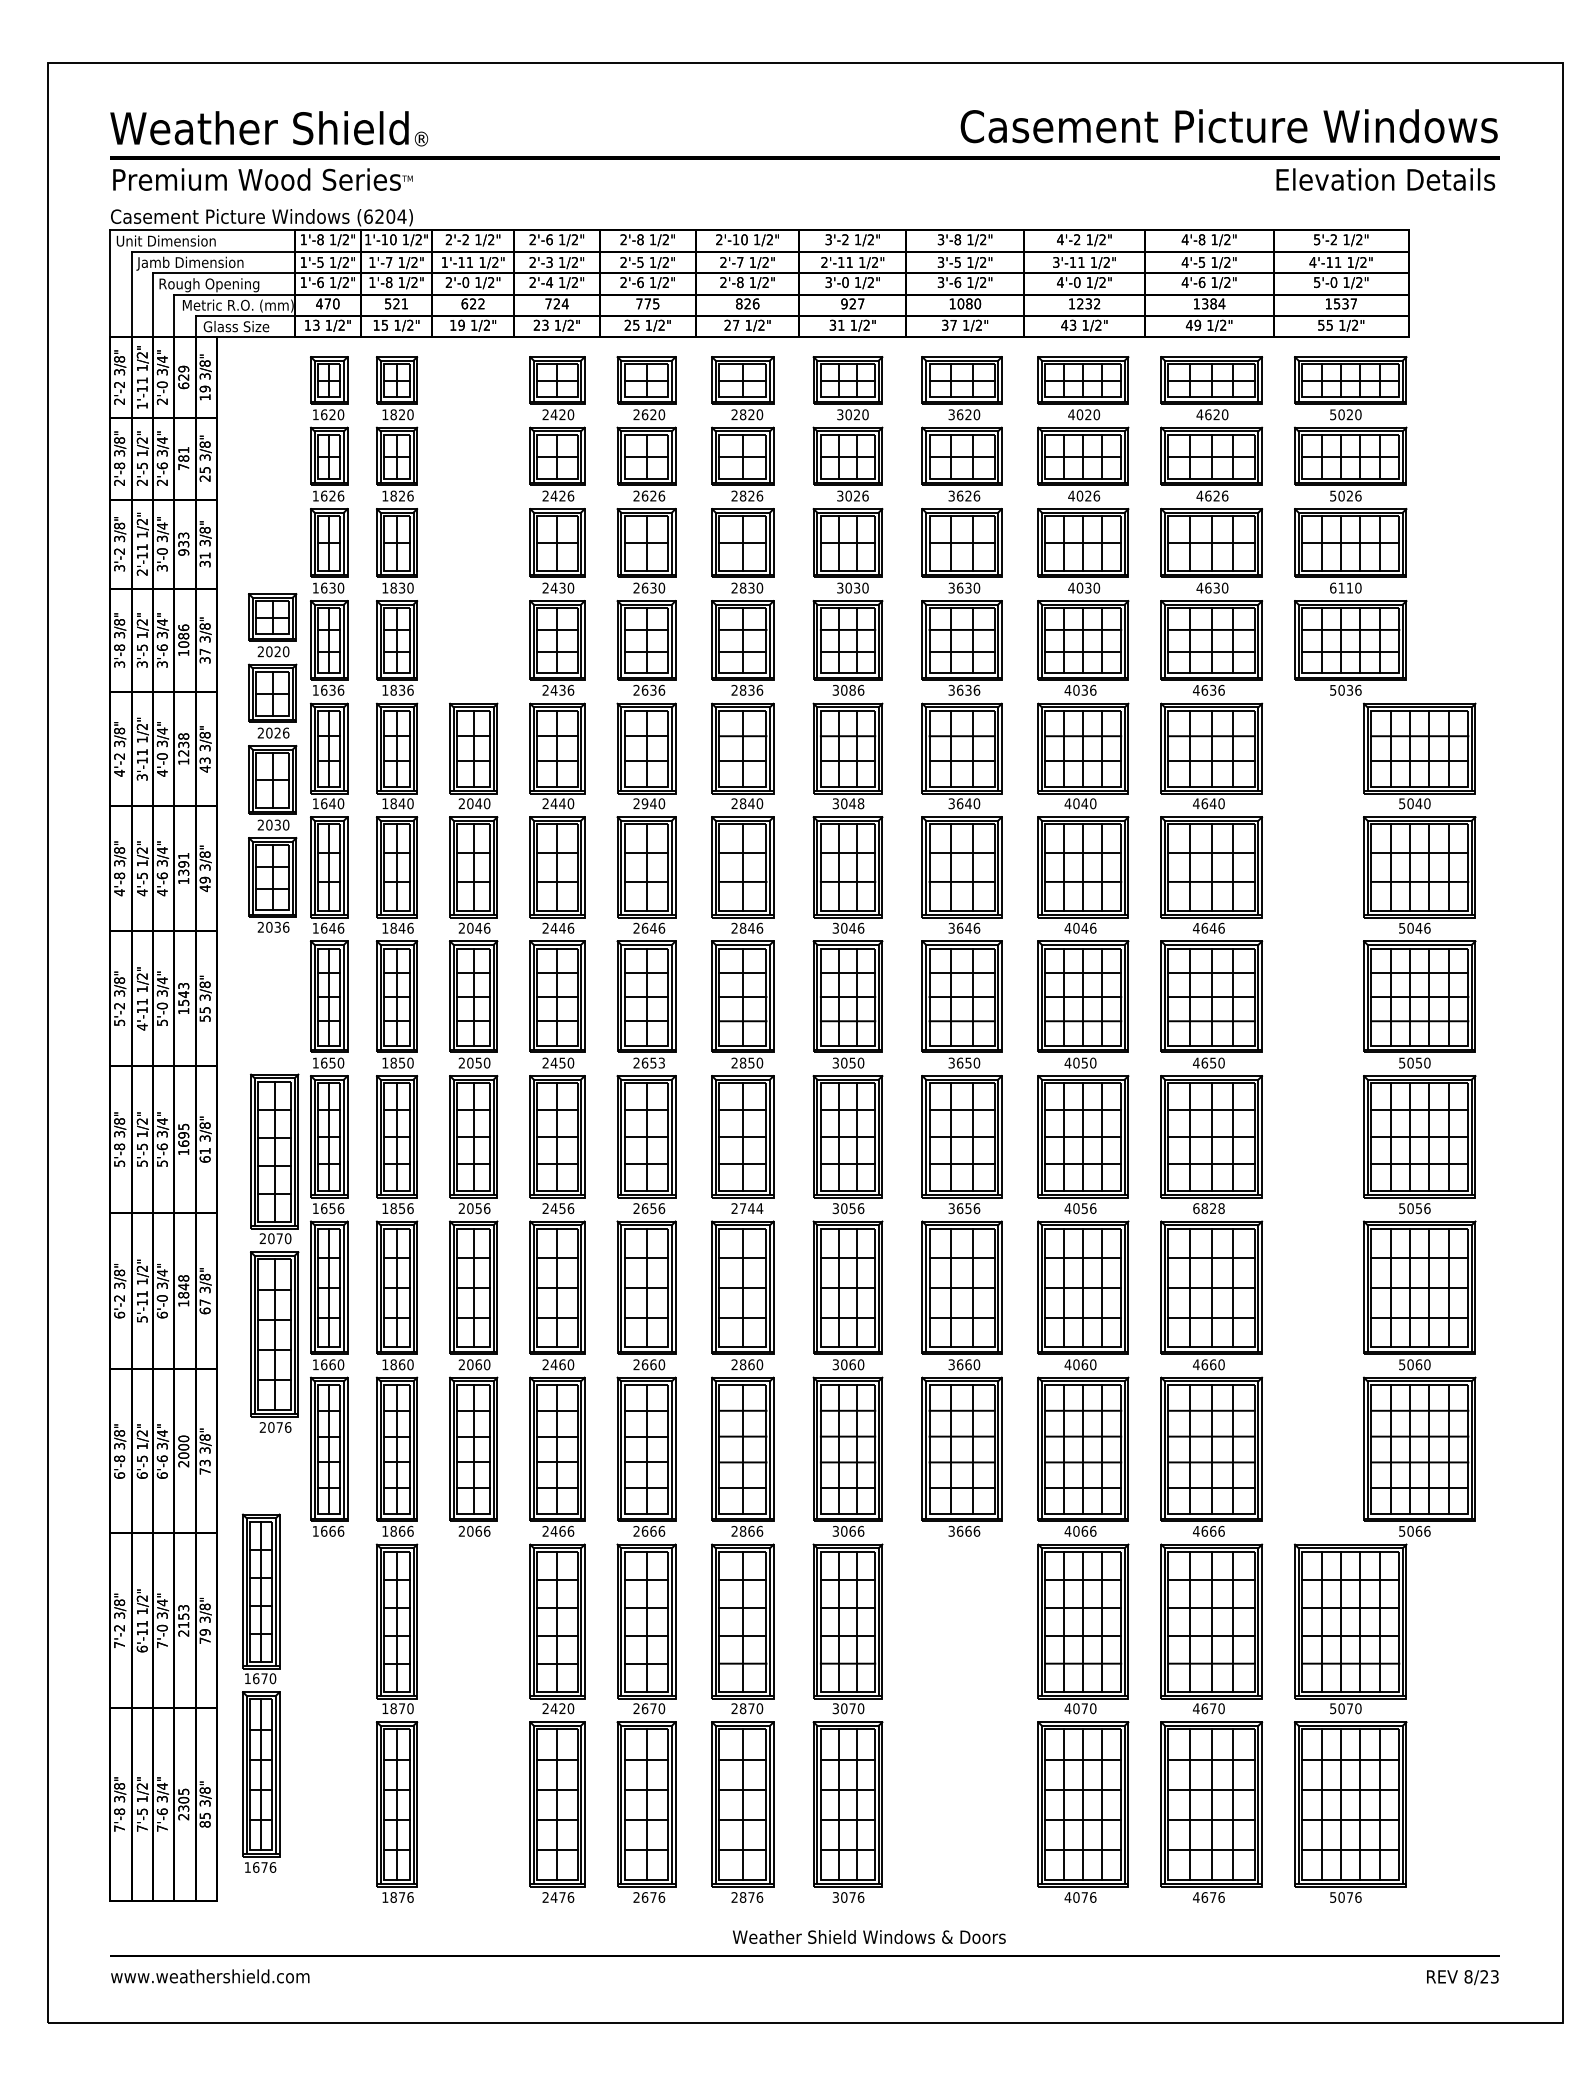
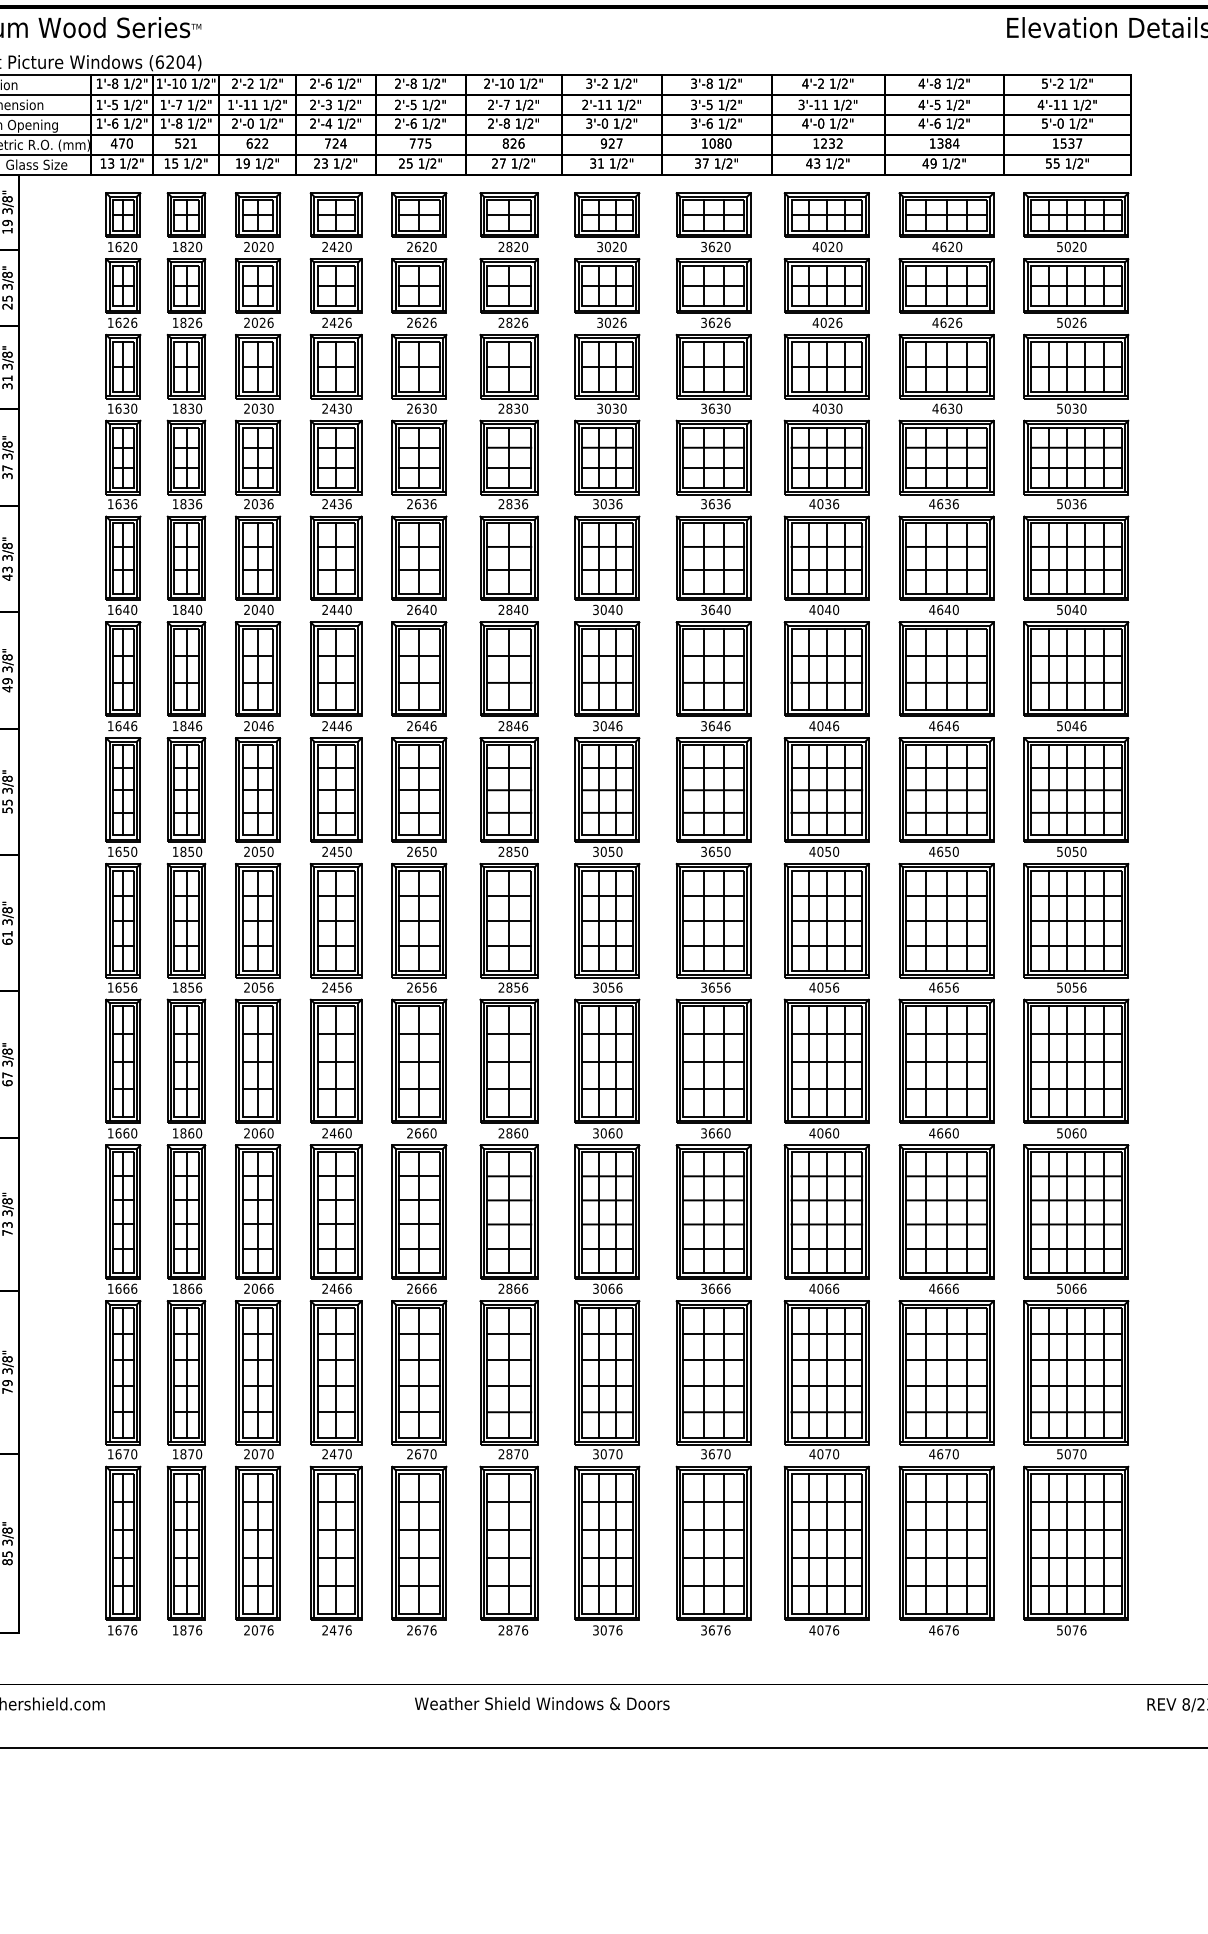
text: (1341, 587) -> (1067, 408), 6110 -> 5030
text: (852, 690) -> (611, 504), 3086 -> 3036
part: (272, 762) -> (257, 350), moved
text: (644, 803) -> (417, 609), 2940 -> 2640
text: (860, 803) -> (618, 609), 3048 -> 3040
text: (661, 1062) -> (433, 851), 2653 -> 2650
part: (1419, 1119) -> (1076, 904), moved
text: (751, 1208) -> (517, 987), 2744 -> 2856
text: (1208, 1208) -> (943, 987), 6828 -> 4656
part: (274, 1252) -> (257, 1467), moved
part: (261, 1692) -> (123, 1467), moved
text: (562, 1708) -> (340, 1454), 2420 -> 2470
part: (961, 1722) -> (713, 1467), added
text: (869, 1936) -> (542, 1703), moved

